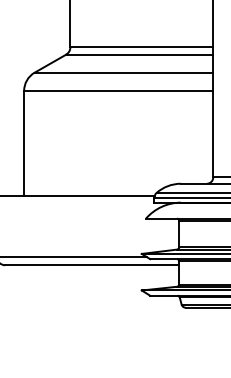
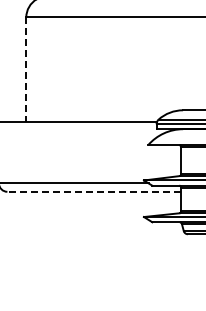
line: (24, 143) -> (26, 70), solid -> dashed
line: (92, 265) -> (94, 192), solid -> dashed

